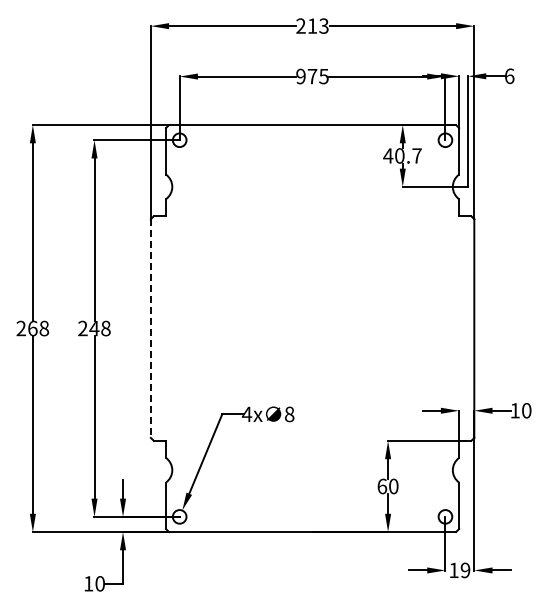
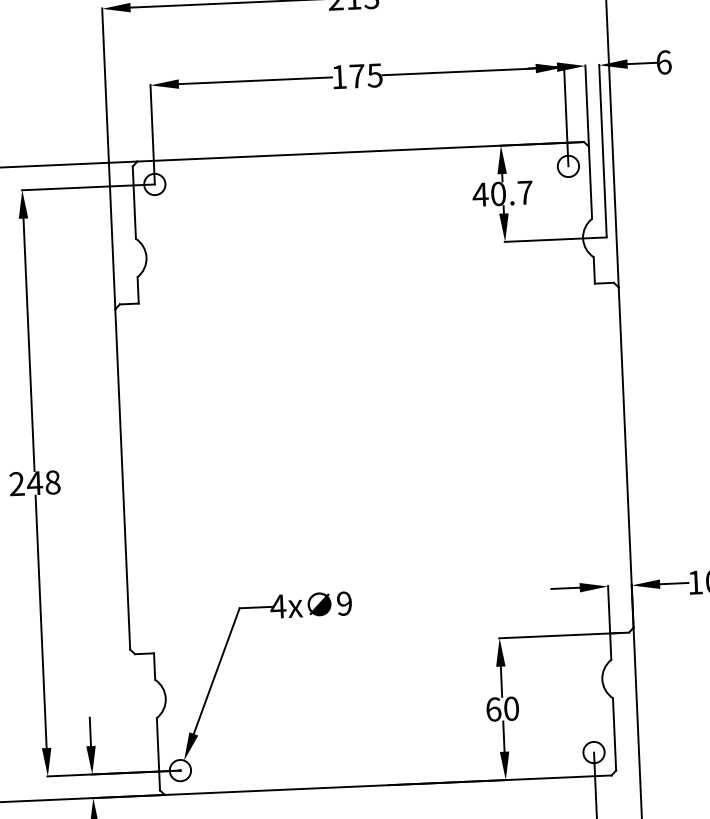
text: (300, 76) -> (338, 77), 975 -> 175
line: (150, 329) -> (122, 480), dashed -> solid
text: (289, 414) -> (344, 603), 8 -> 9

